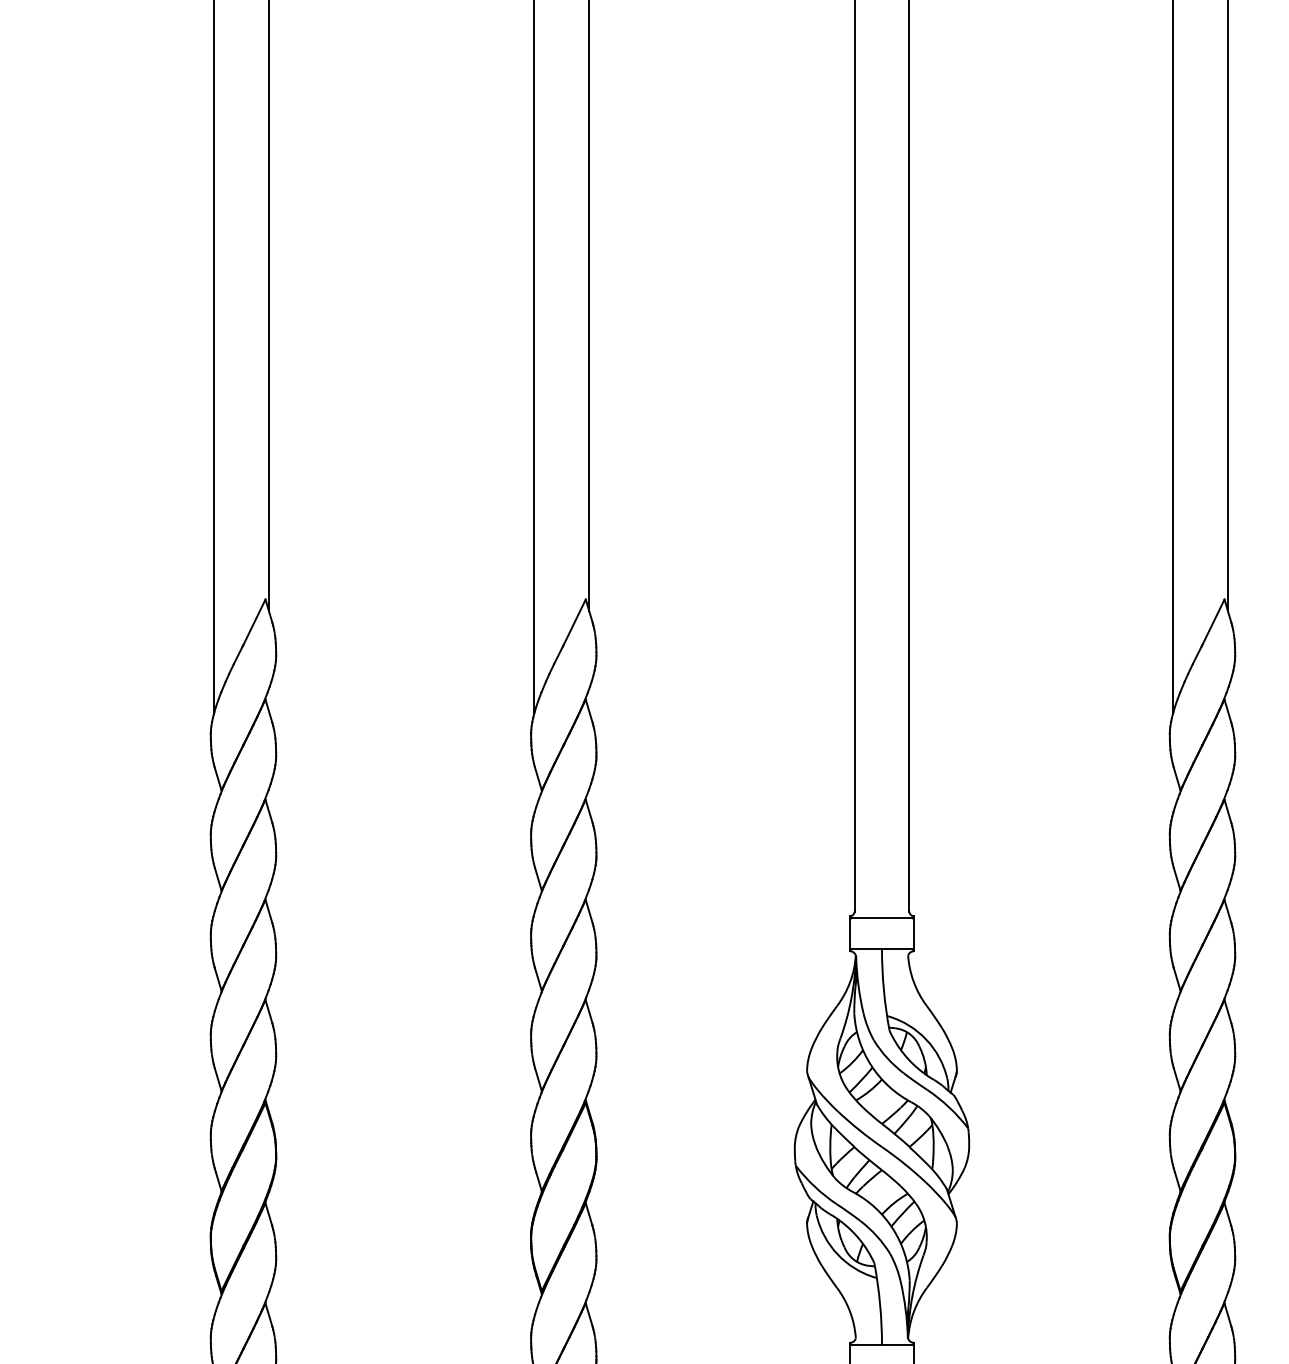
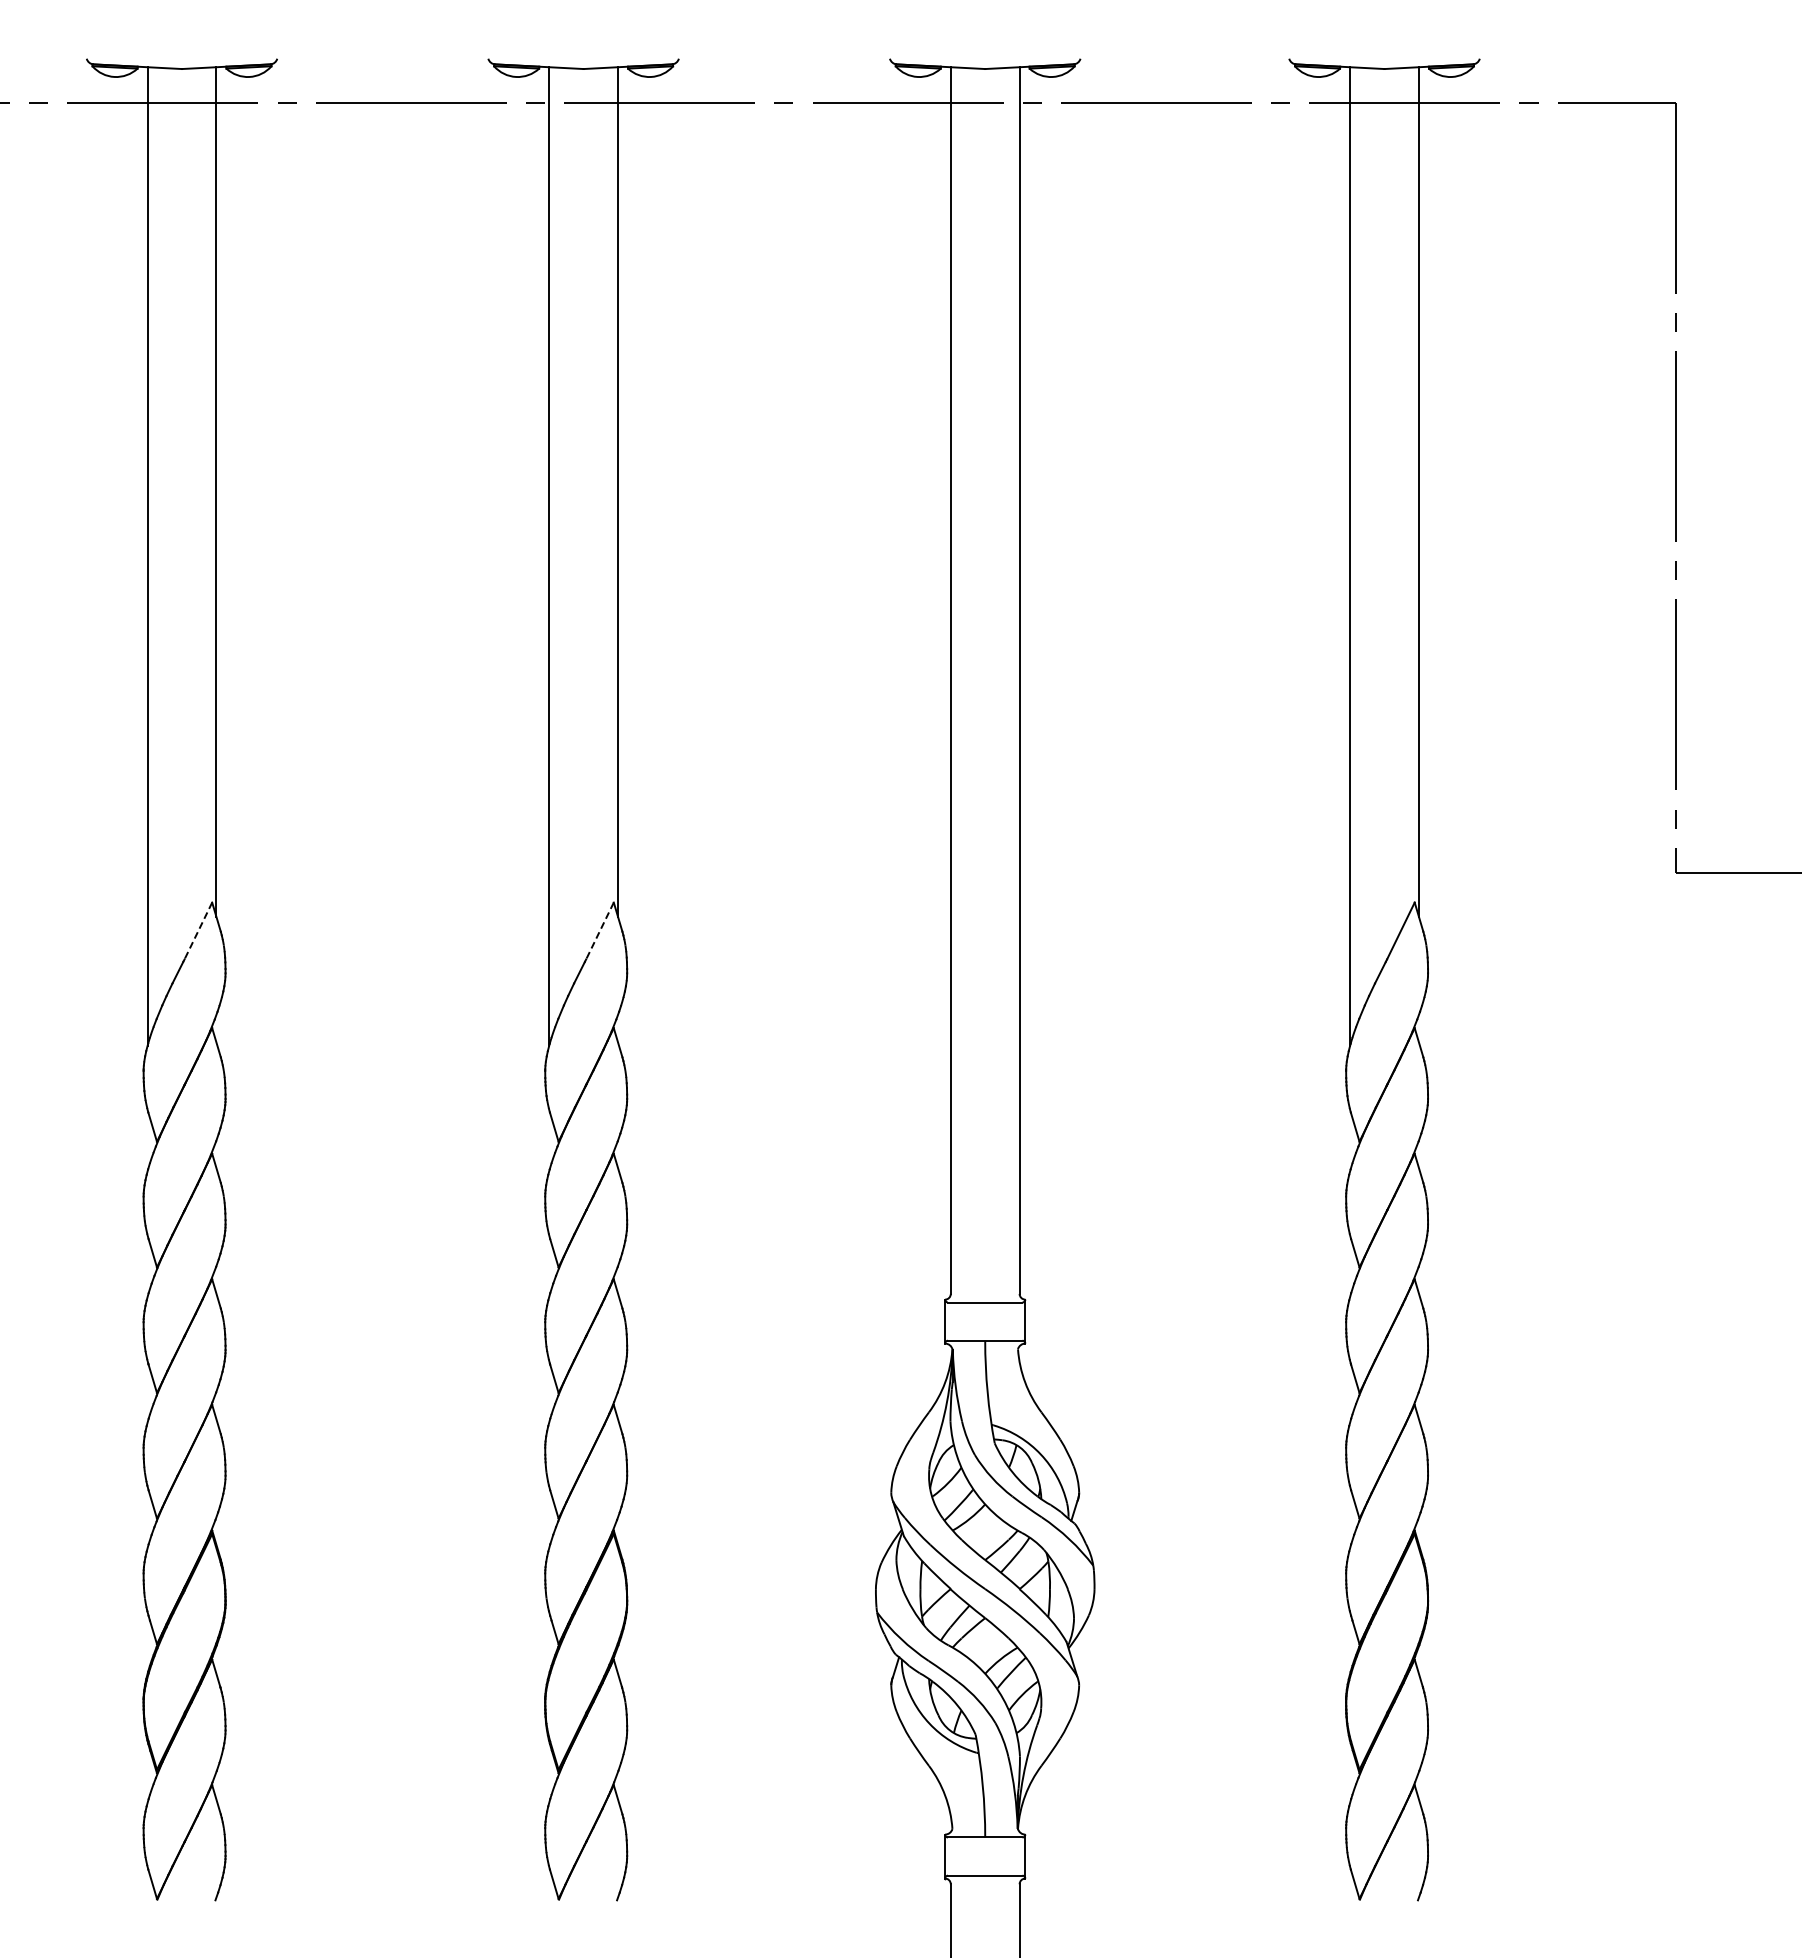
line: (254, 621) -> (198, 930), solid -> dashed
line: (575, 621) -> (600, 930), solid -> dashed

